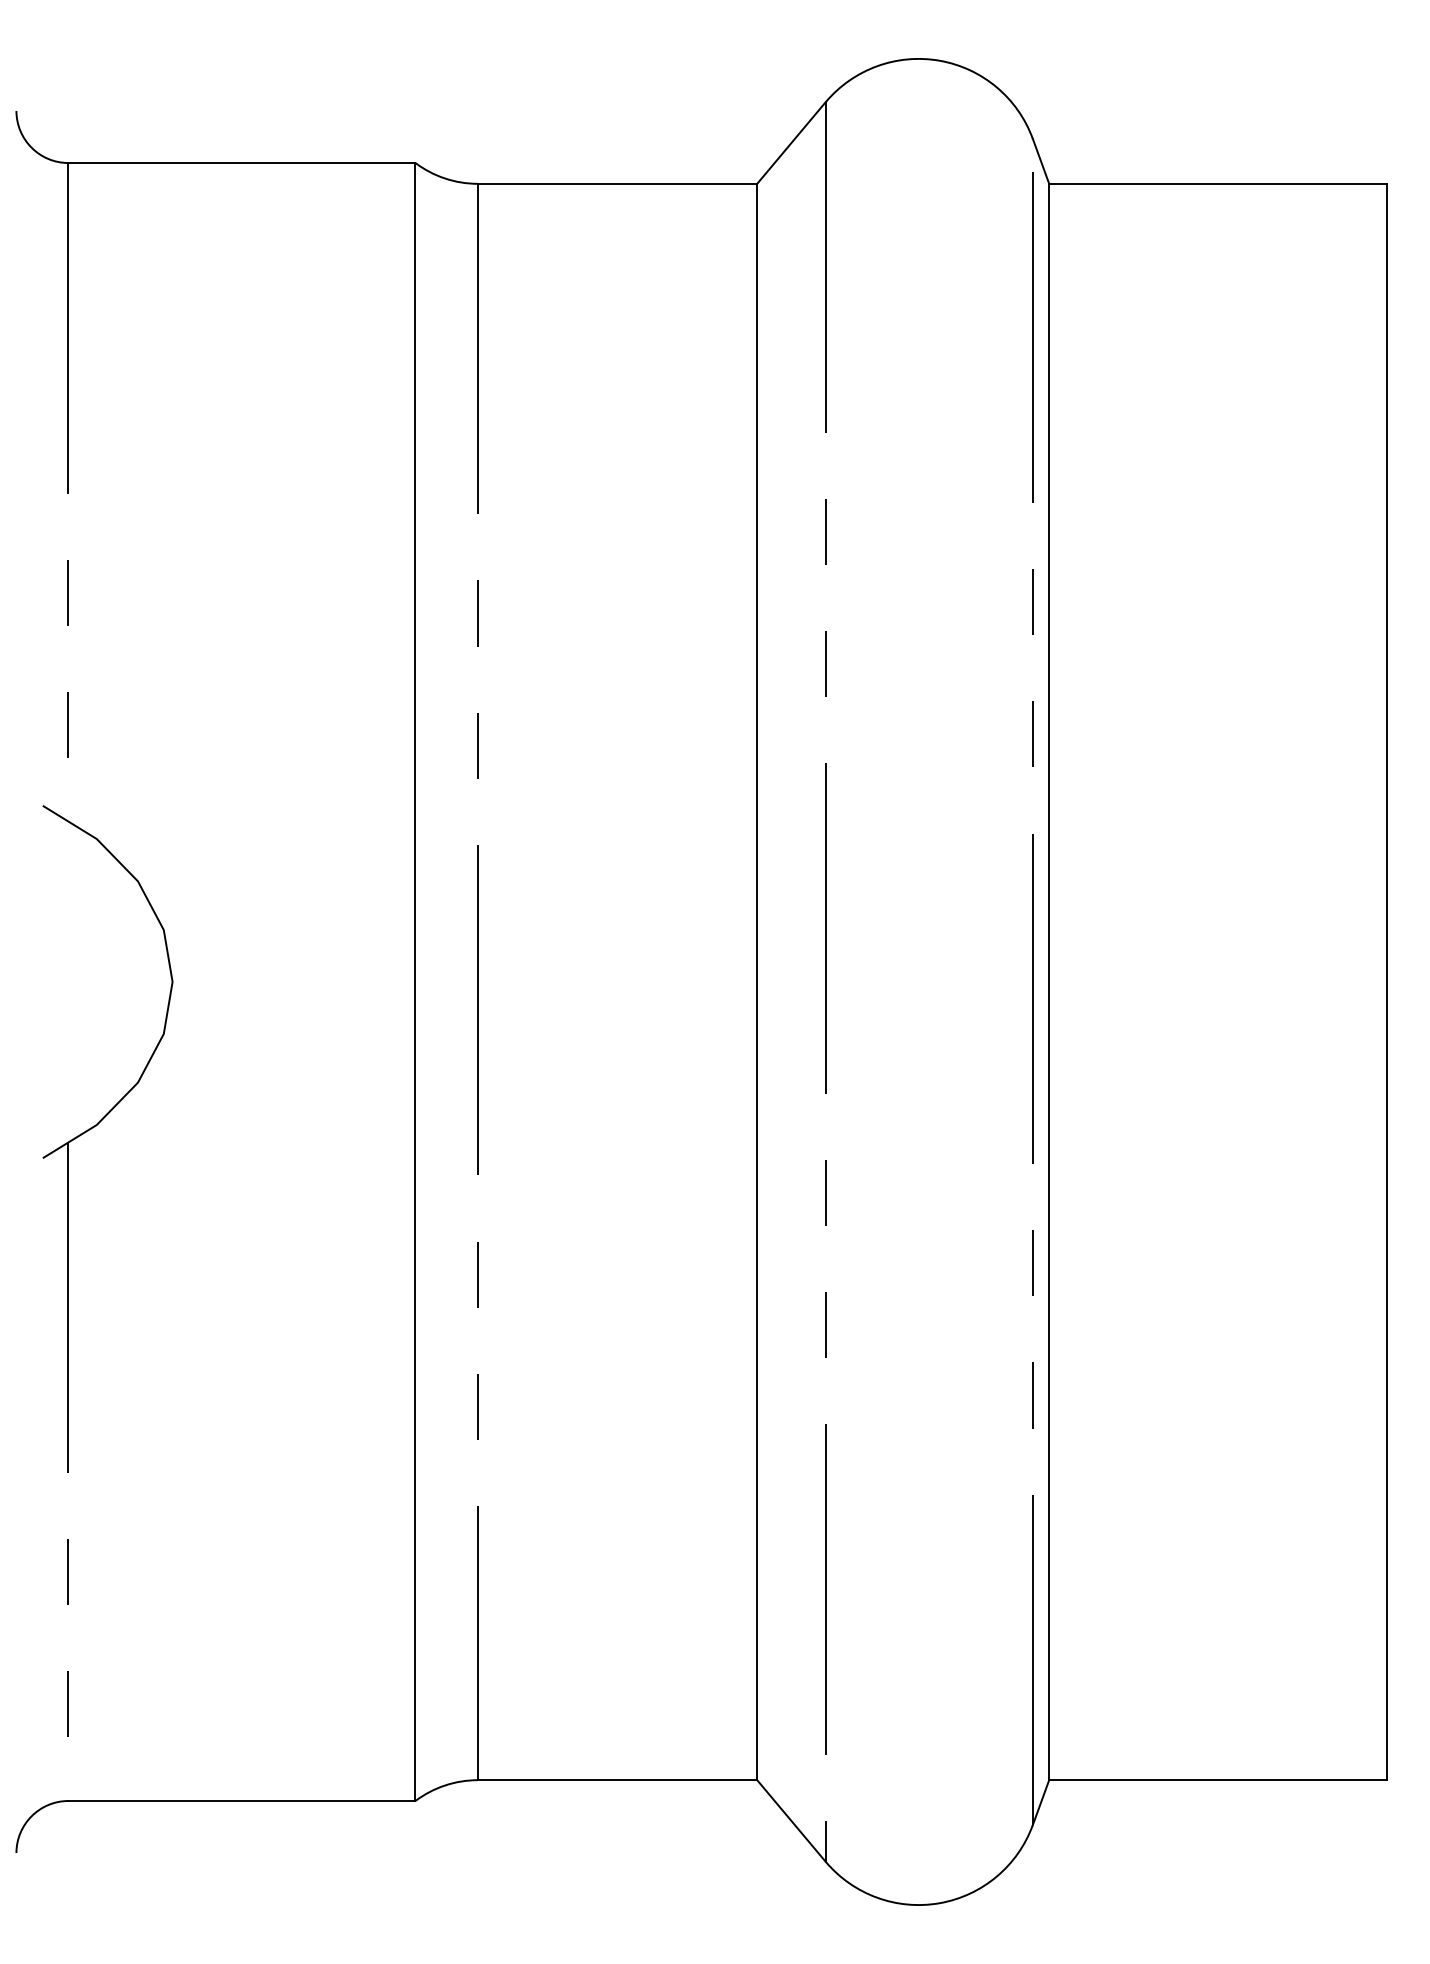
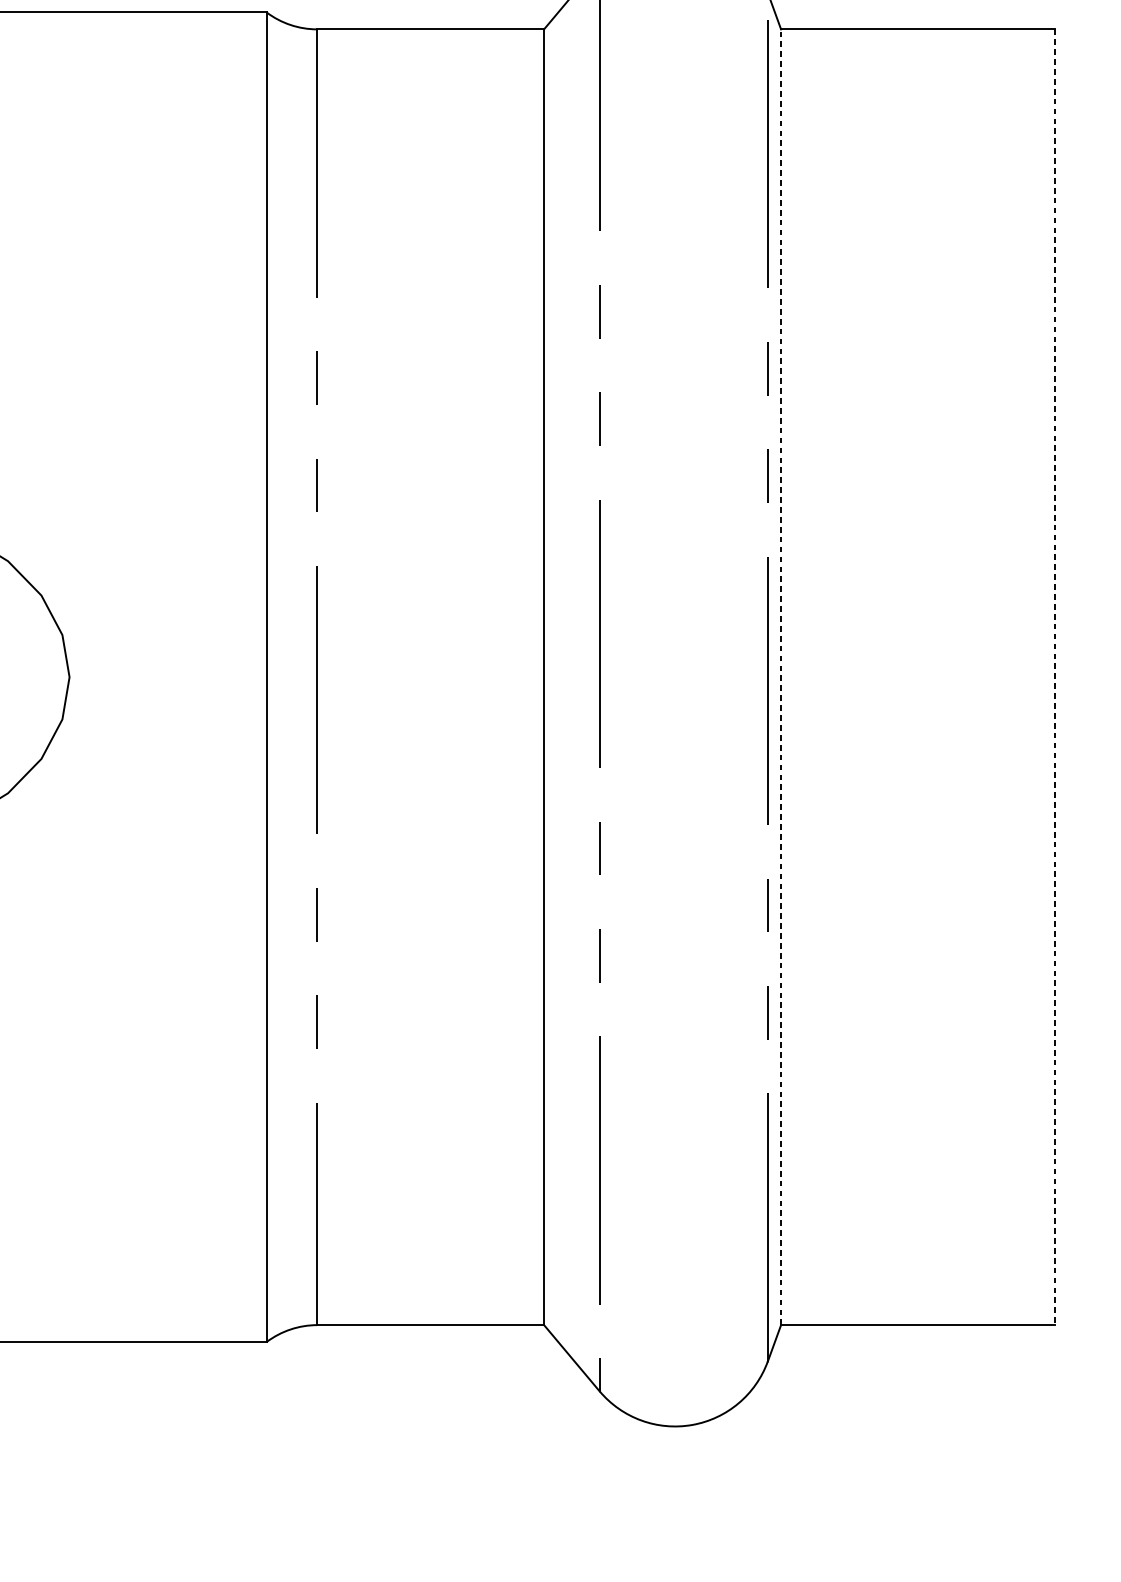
line: (1049, 981) -> (781, 676), solid -> dashed
line: (1387, 982) -> (1055, 677), solid -> dashed

